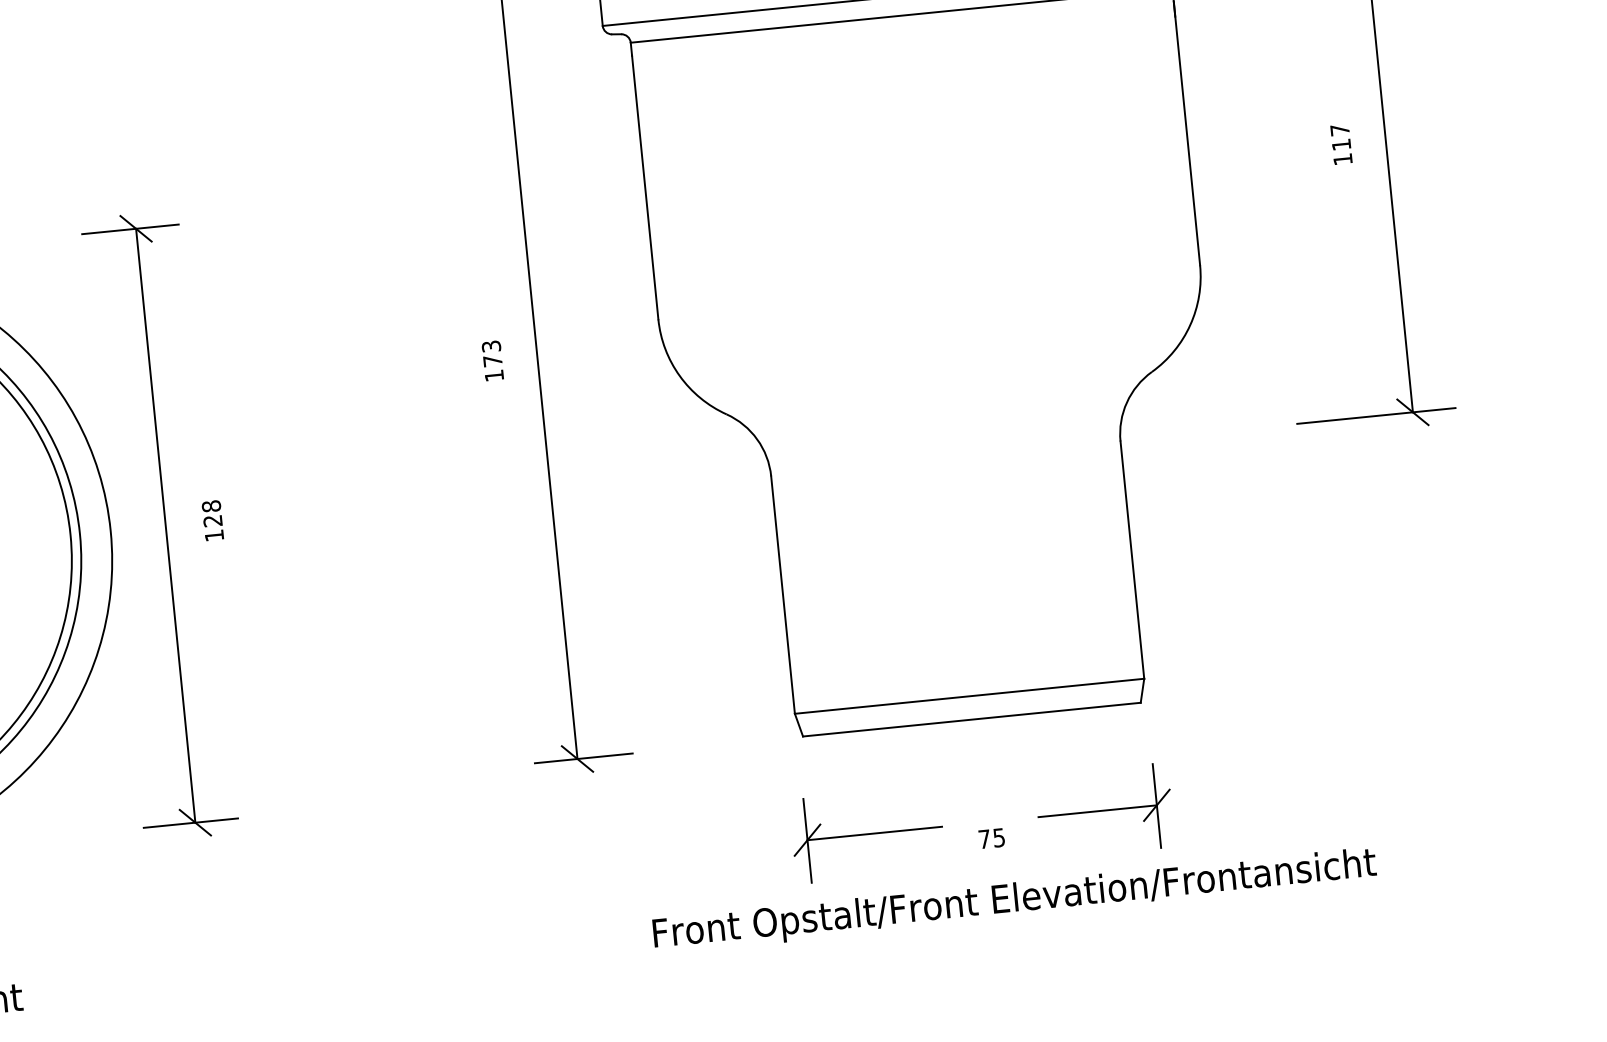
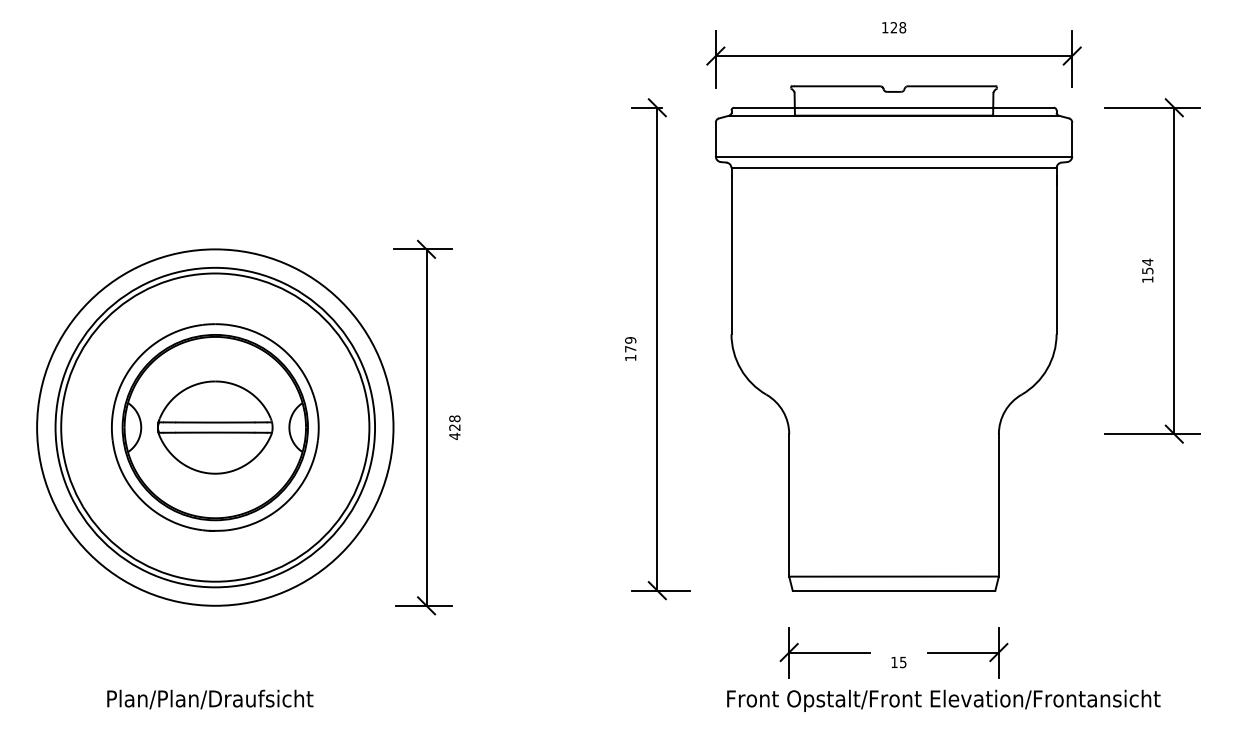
text: (1340, 137) -> (1147, 266), 117 -> 154
text: (491, 346) -> (630, 340), 173 -> 179
text: (213, 534) -> (454, 435), 128 -> 428
text: (984, 837) -> (894, 661), 75 -> 15
text: (1014, 900) -> (943, 700), moved

